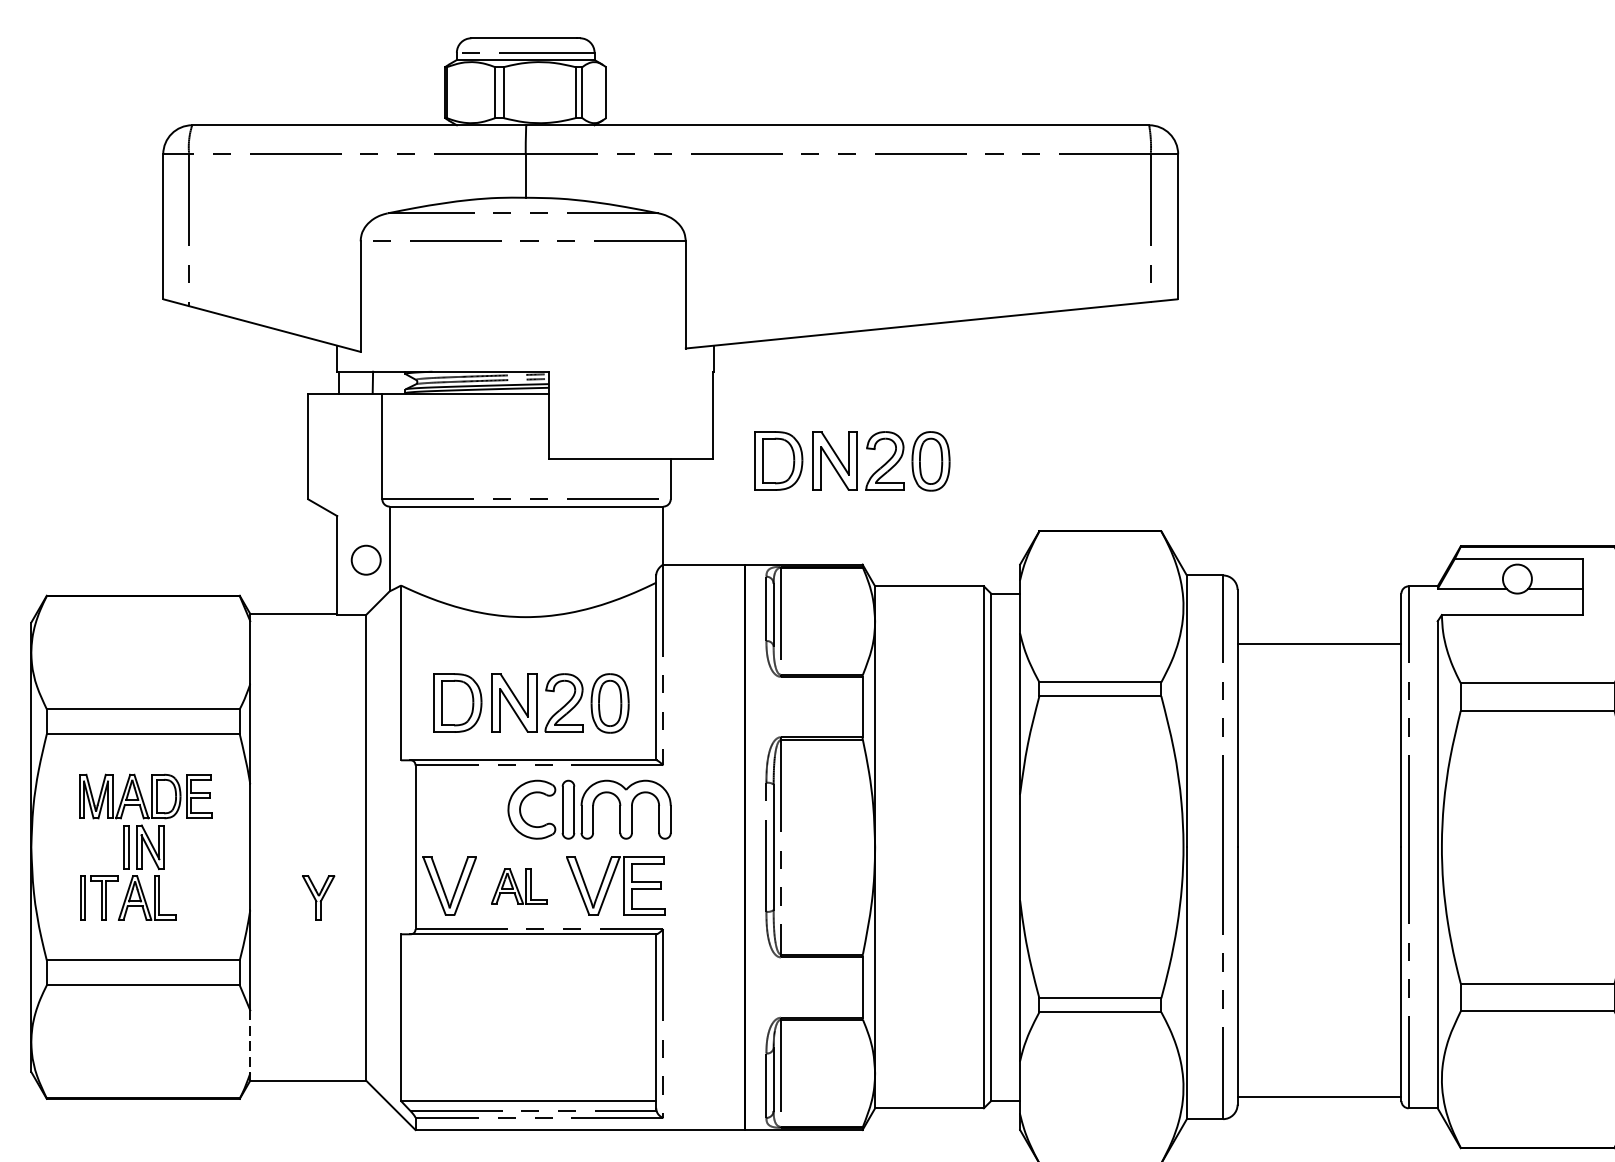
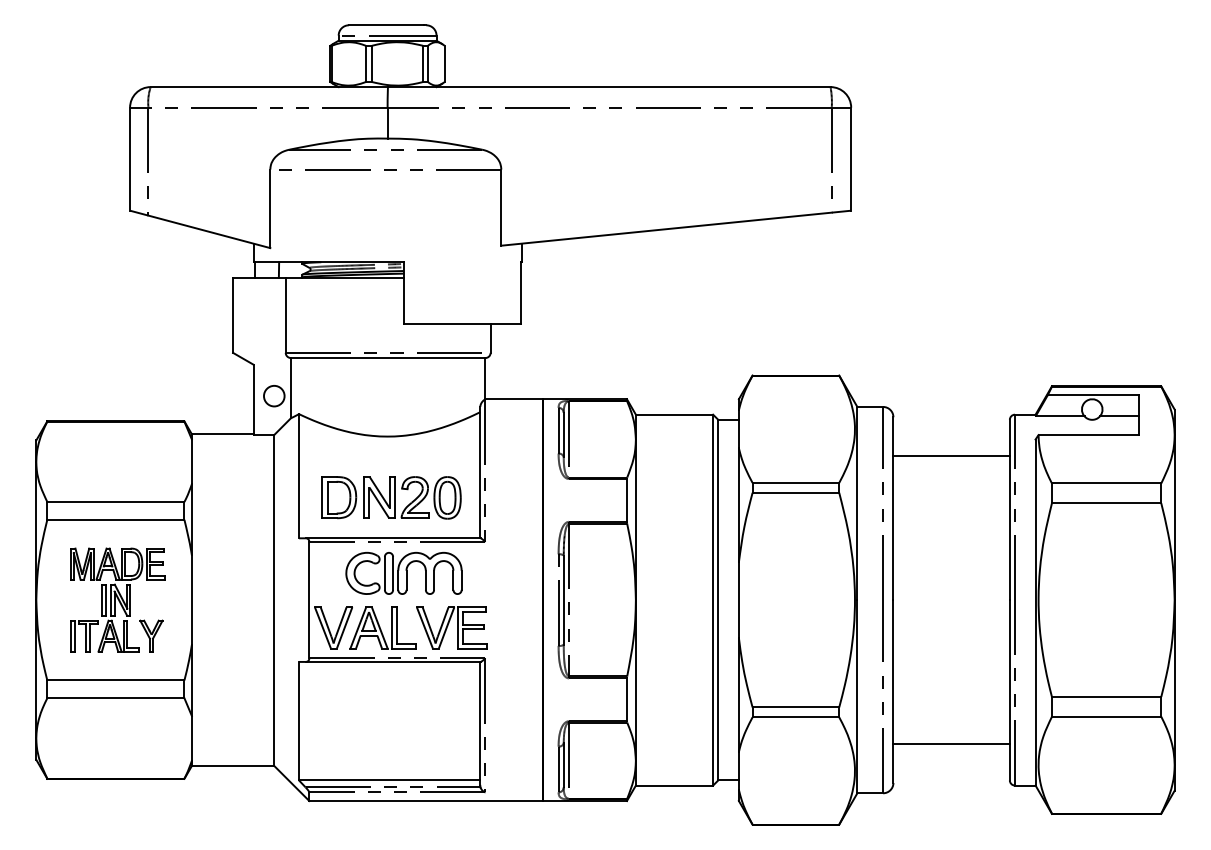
part: (852, 460) -> (619, 325), removed
part: (588, 808) -> (403, 572), moved
part: (518, 885) -> (382, 627), size x1.67
part: (318, 897) -> (151, 635), moved
line: (249, 1042) -> (191, 738), dashed -> solid
line: (1319, 1096) -> (951, 744), moved

